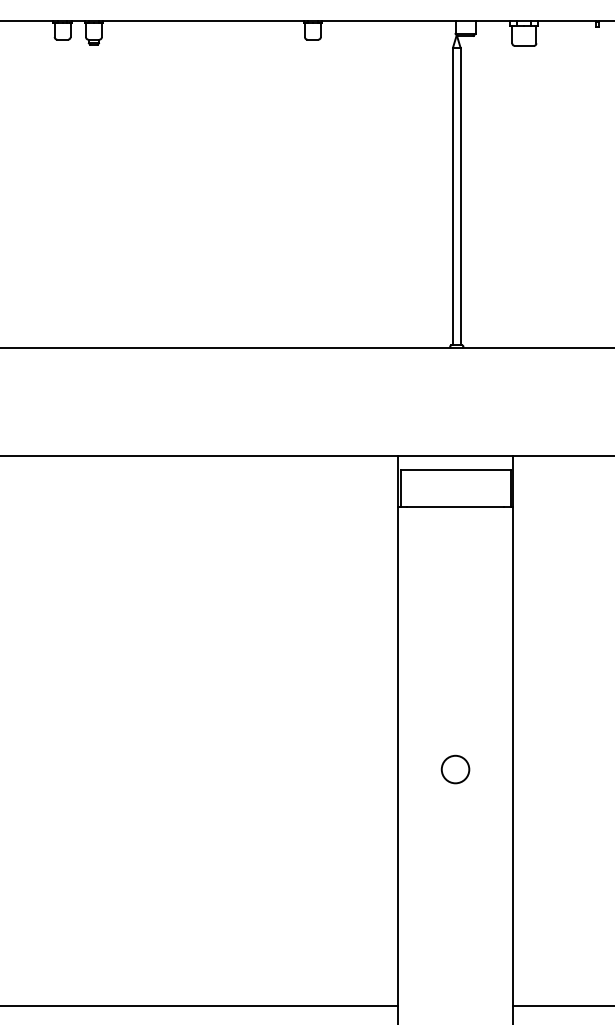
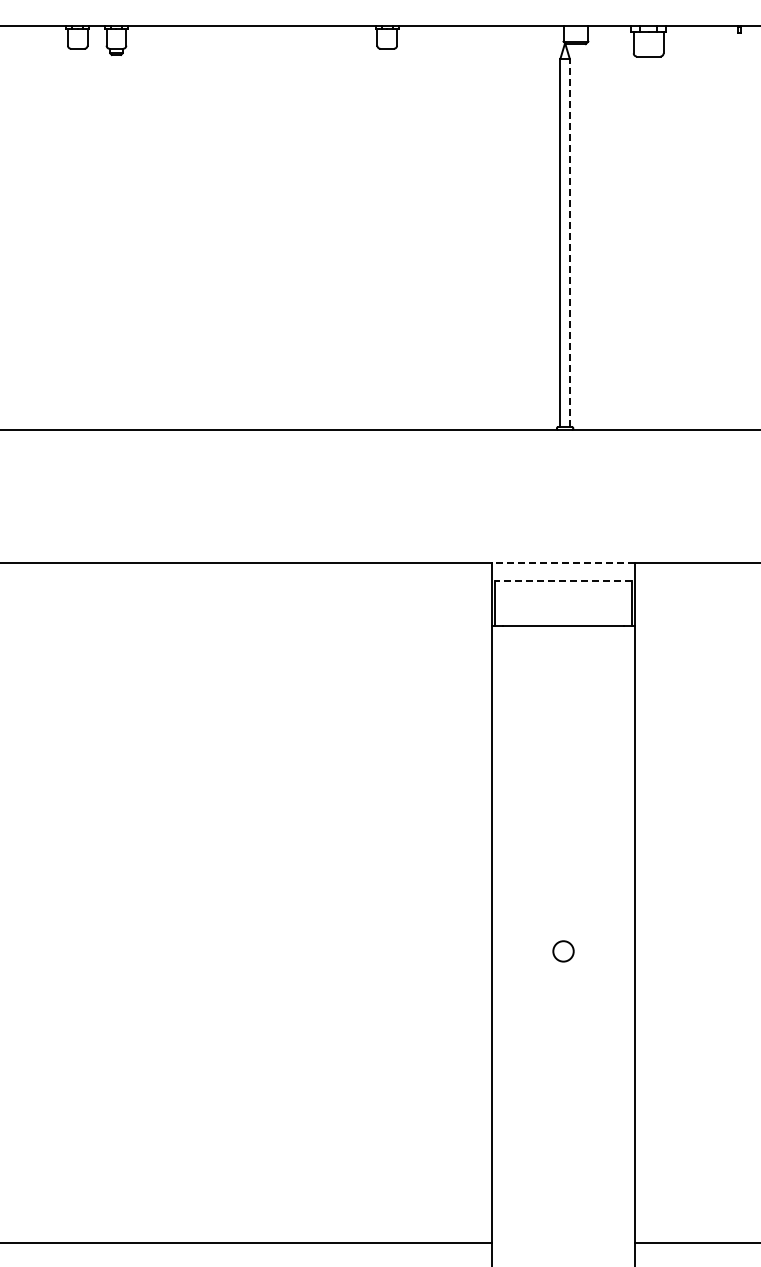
line: (460, 196) -> (569, 242), solid -> dashed
line: (455, 455) -> (563, 563), solid -> dashed
line: (455, 470) -> (563, 581), solid -> dashed
circle: (455, 769) -> (563, 951), size x0.6

